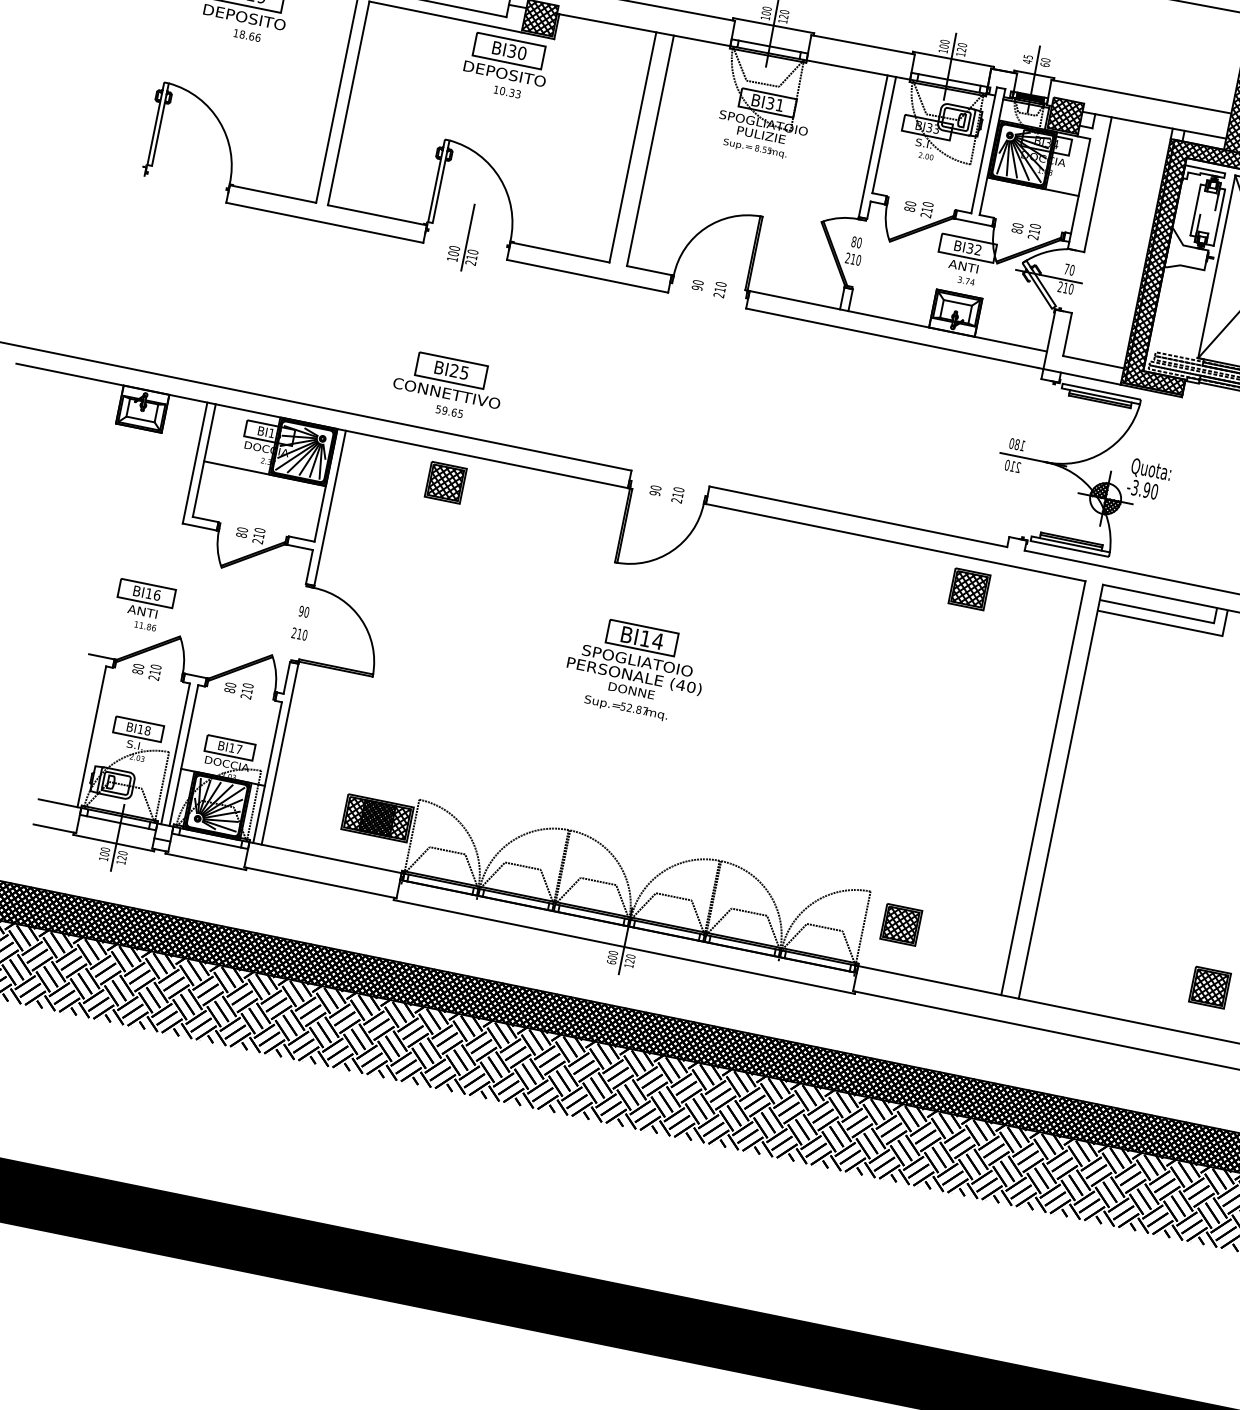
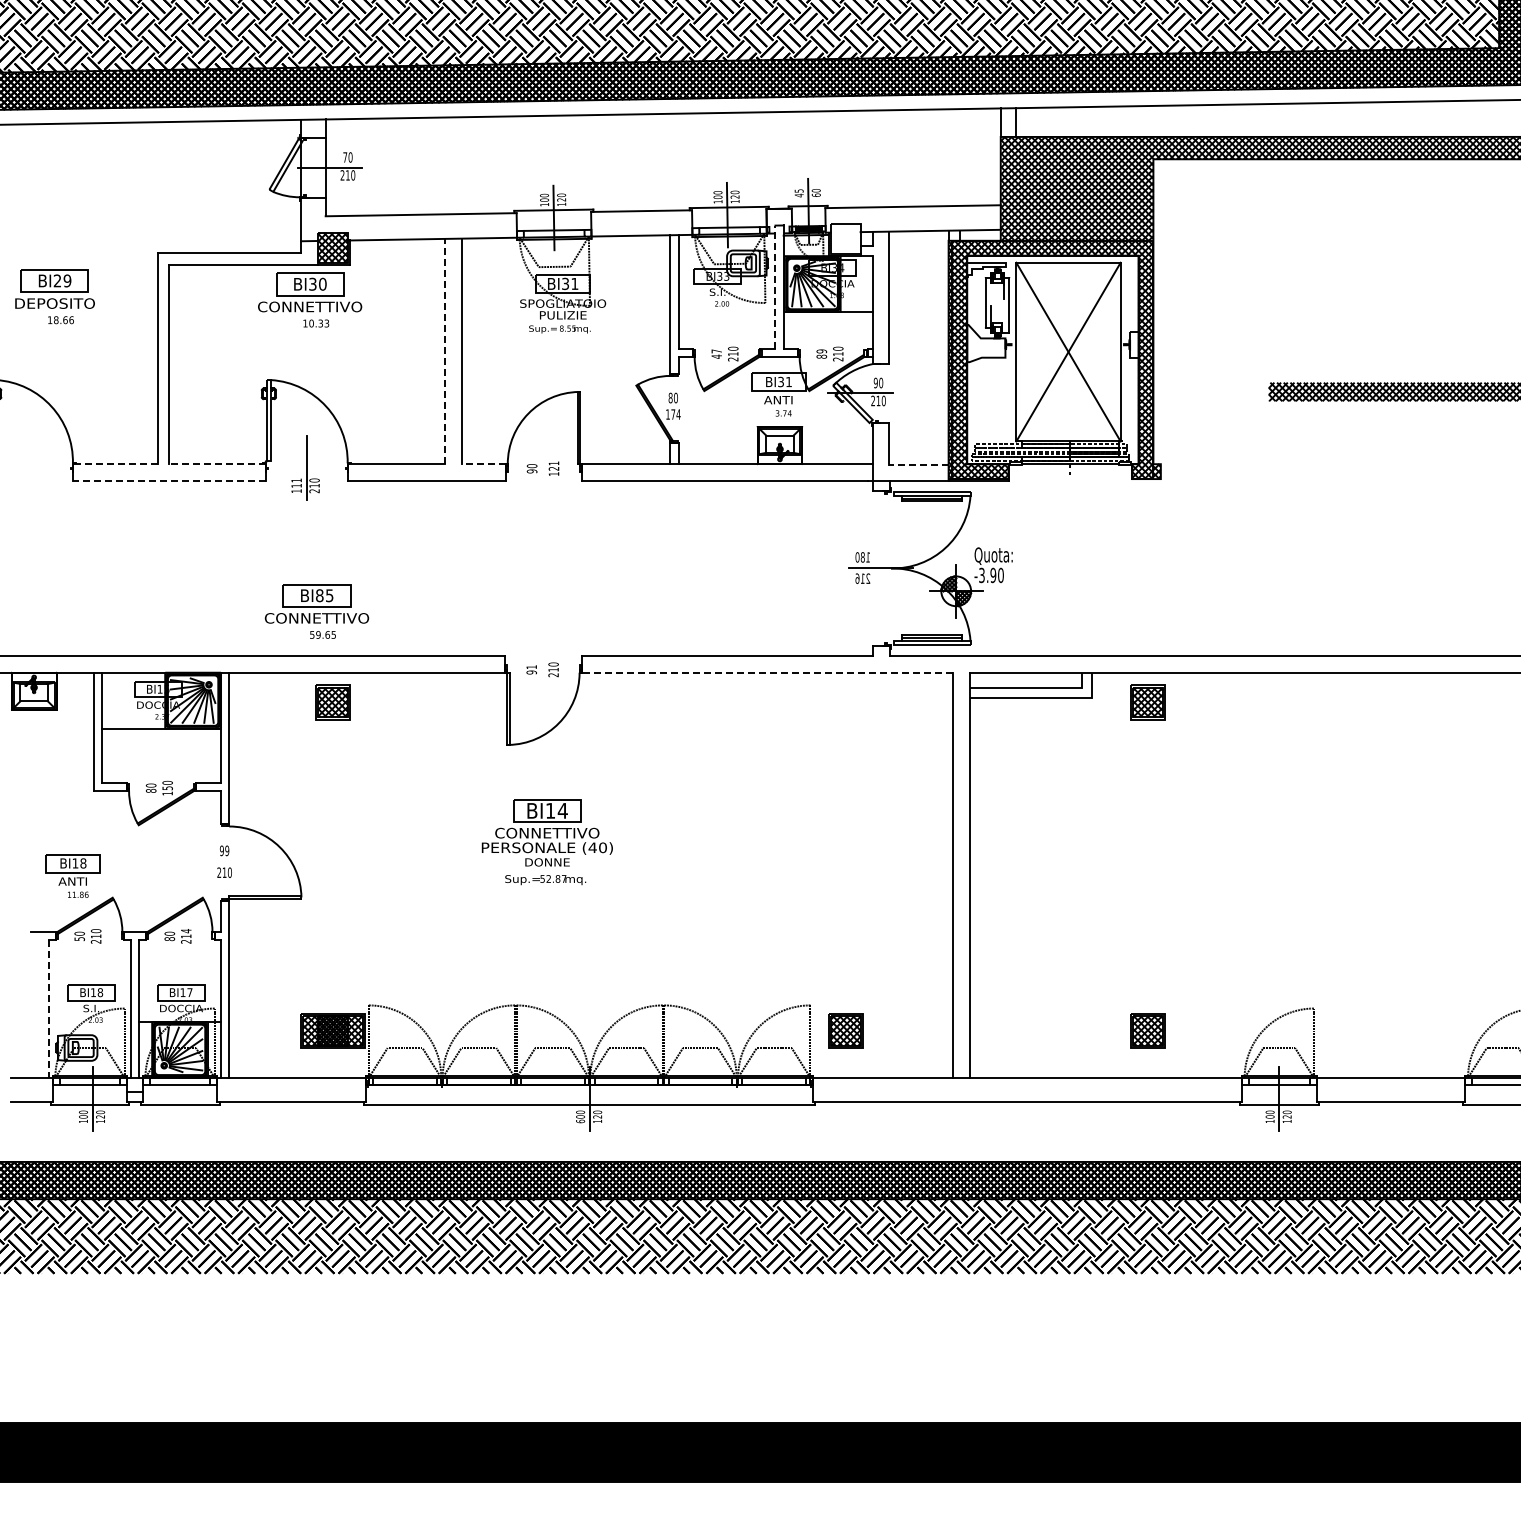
text: (505, 73) -> (310, 306), DEPOSITO -> CONNETTIVO
hatch: (1065, 115) -> (845, 238), removed
line: (632, 147) -> (444, 351), solid -> dashed
line: (984, 150) -> (775, 287), solid -> dashed
line: (272, 194) -> (115, 464), solid -> dashed
text: (910, 205) -> (716, 353), 80 -> 47
line: (377, 215) -> (217, 464), solid -> dashed
line: (324, 222) -> (169, 481), solid -> dashed
text: (1018, 225) -> (822, 351), 80 -> 89
text: (977, 249) -> (788, 381), BI32 -> BI31
text: (454, 250) -> (296, 482), 100 -> 111
text: (853, 259) -> (673, 414), 210 -> 174
text: (1066, 268) -> (875, 382), 70 -> 90
line: (648, 270) -> (483, 464), solid -> dashed
text: (719, 289) -> (553, 468), 210 -> 121
line: (1093, 362) -> (918, 465), solid -> dashed
text: (454, 370) -> (319, 595), BI25 -> BI85
text: (1007, 465) -> (857, 578), 210 -> 216
text: (655, 488) -> (531, 667), 90 -> 91
text: (258, 538) -> (167, 790), 210 -> 150
line: (895, 542) -> (767, 672), solid -> dashed
part: (969, 589) -> (845, 702), removed
text: (157, 595) -> (83, 863), BI16 -> BI18
text: (306, 613) -> (227, 851), 90 -> 99
text: (637, 660) -> (547, 832), SPOGLIATOIO -> CONNETTIVO
text: (137, 672) -> (79, 939), 80 -> 50
text: (248, 686) -> (186, 931), 210 -> 214
line: (92, 736) -> (49, 1008), solid -> dashed

